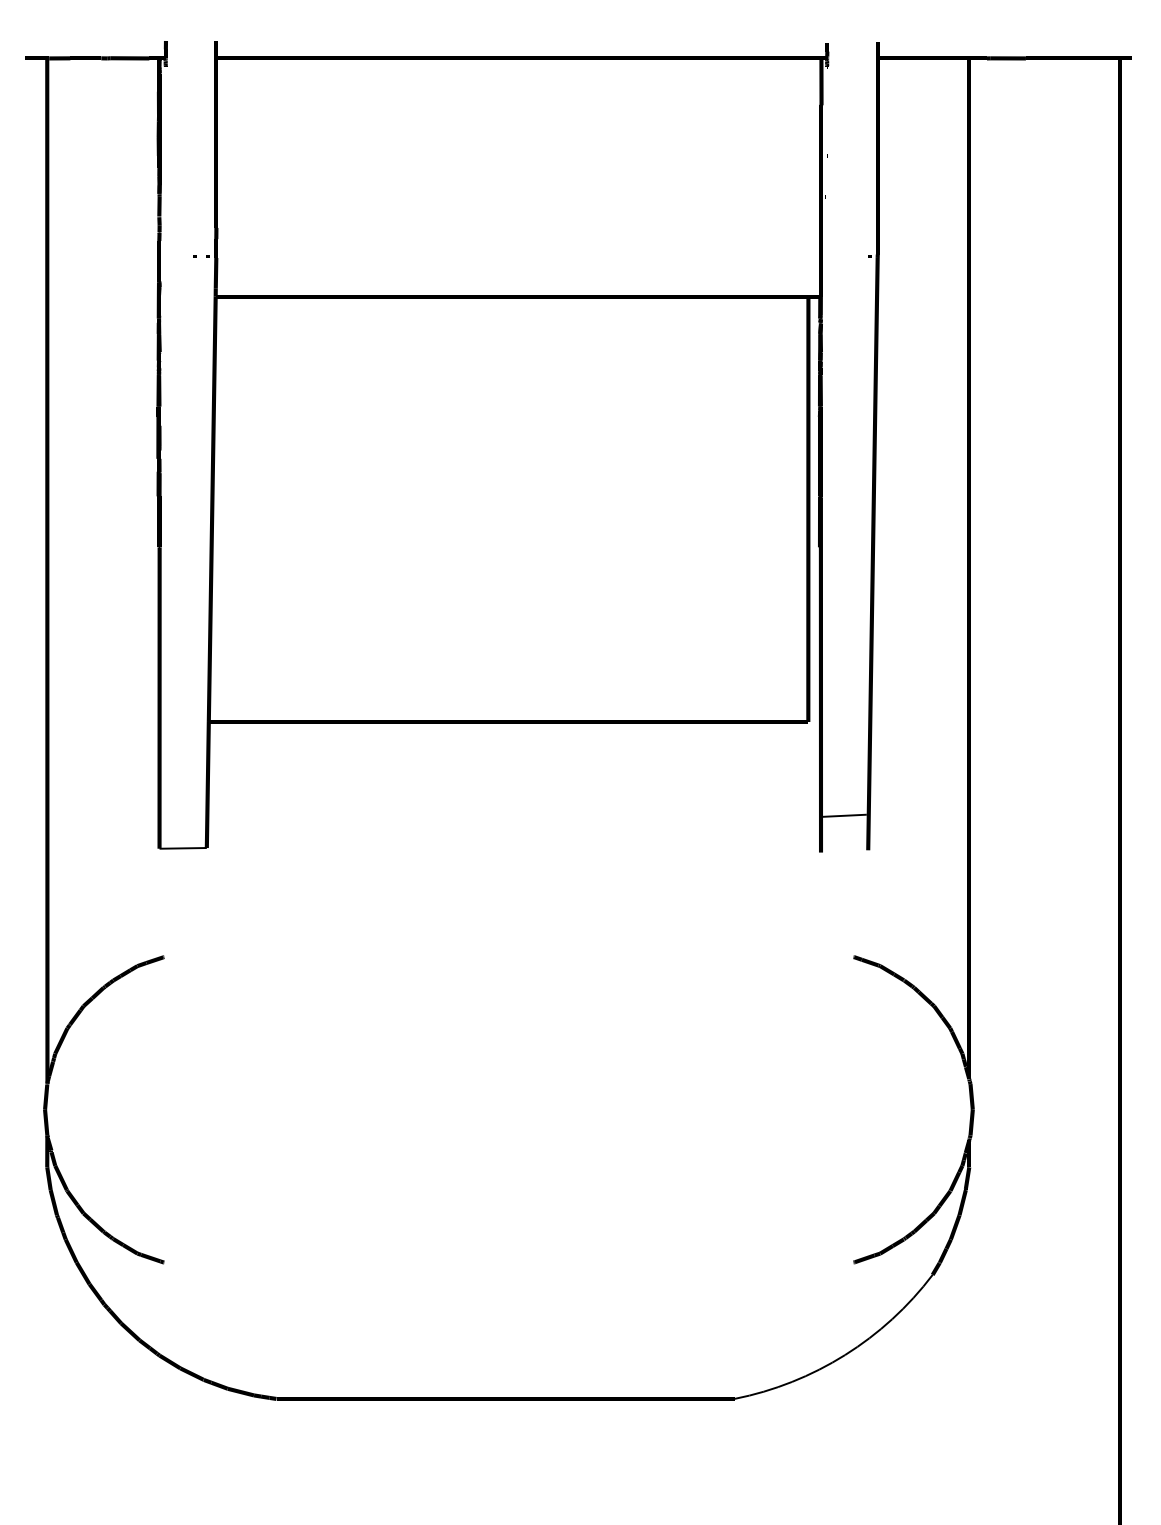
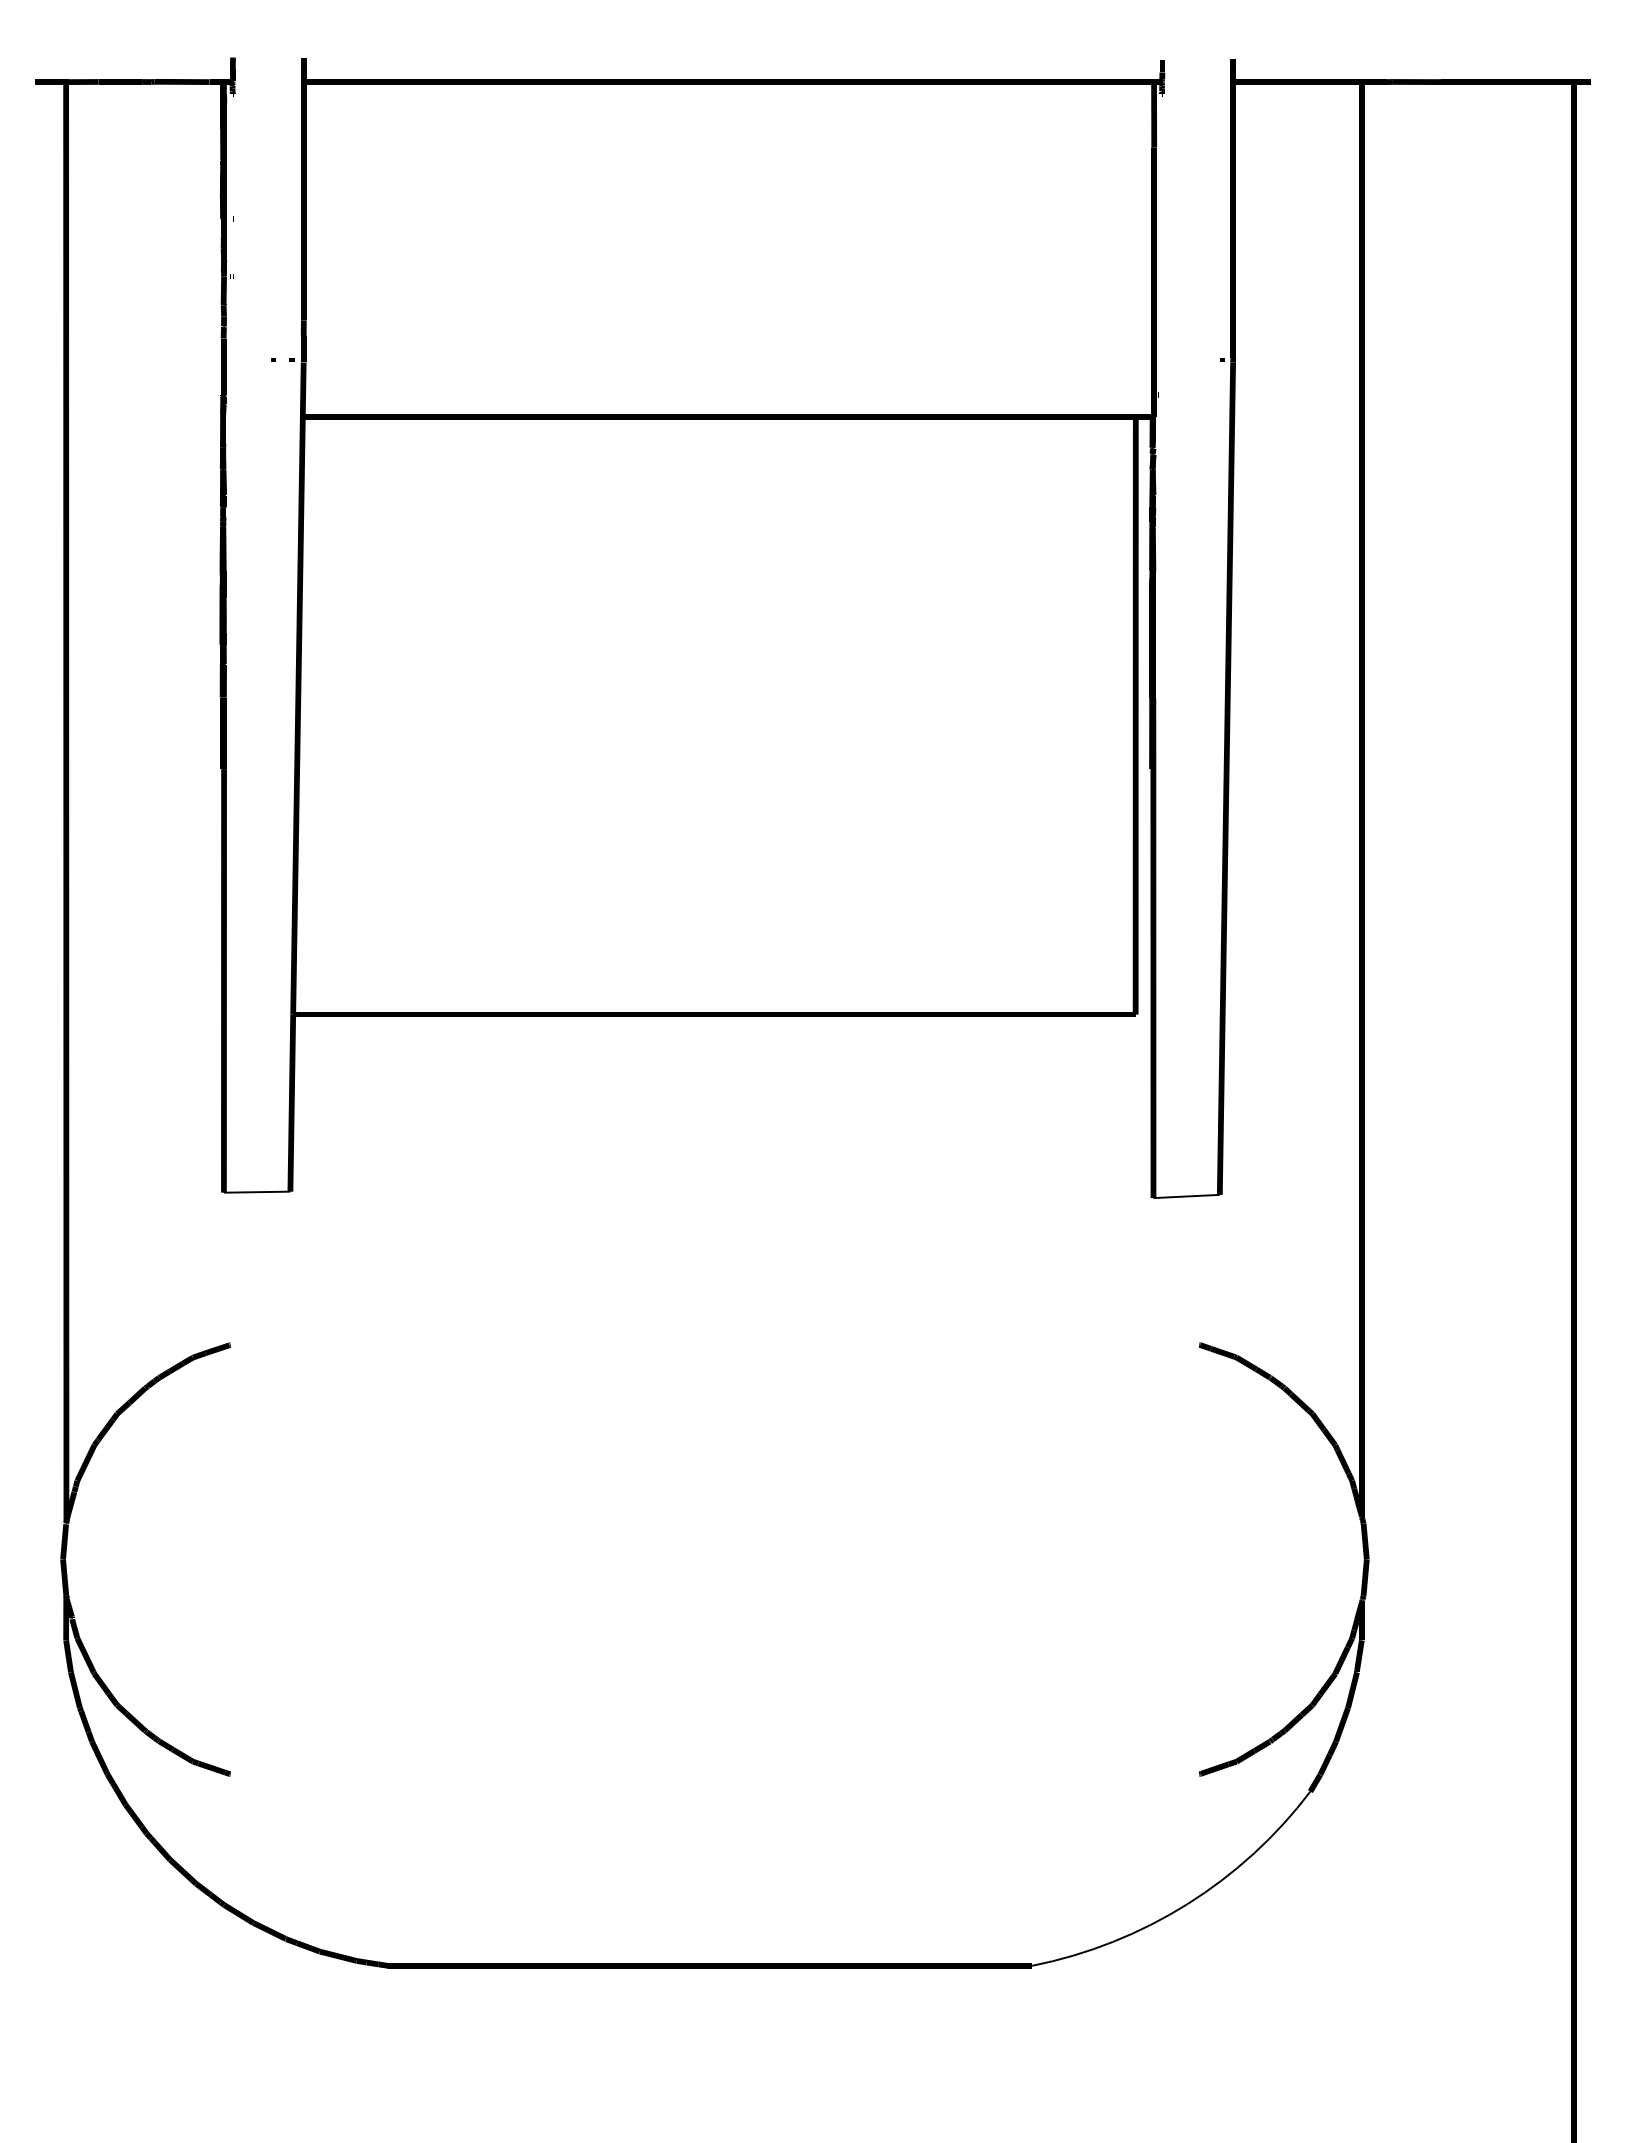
line: (843, 815) -> (1186, 1196), moved

